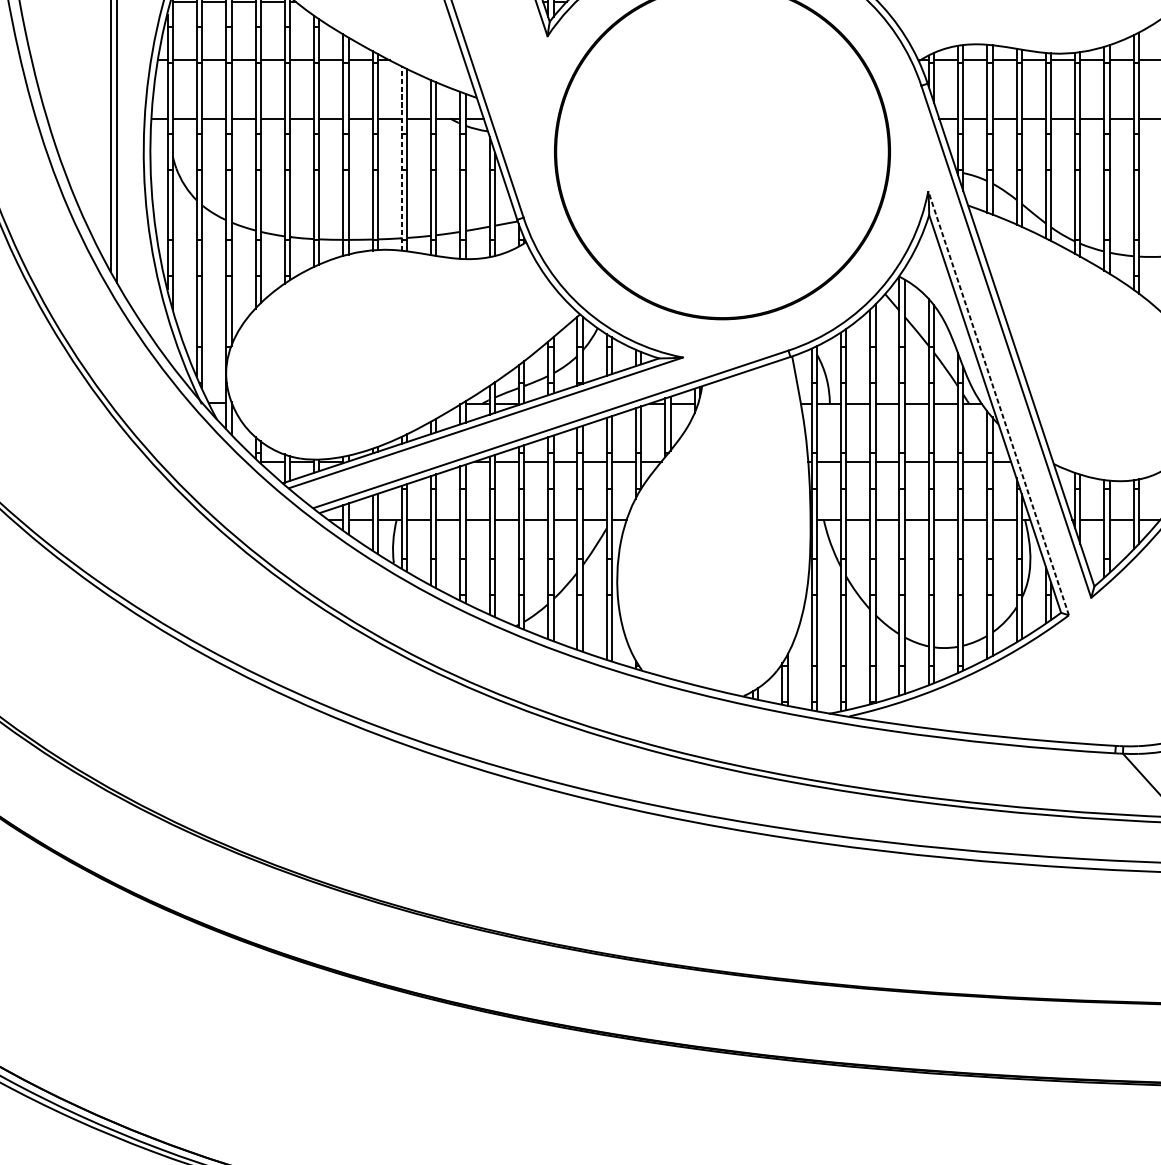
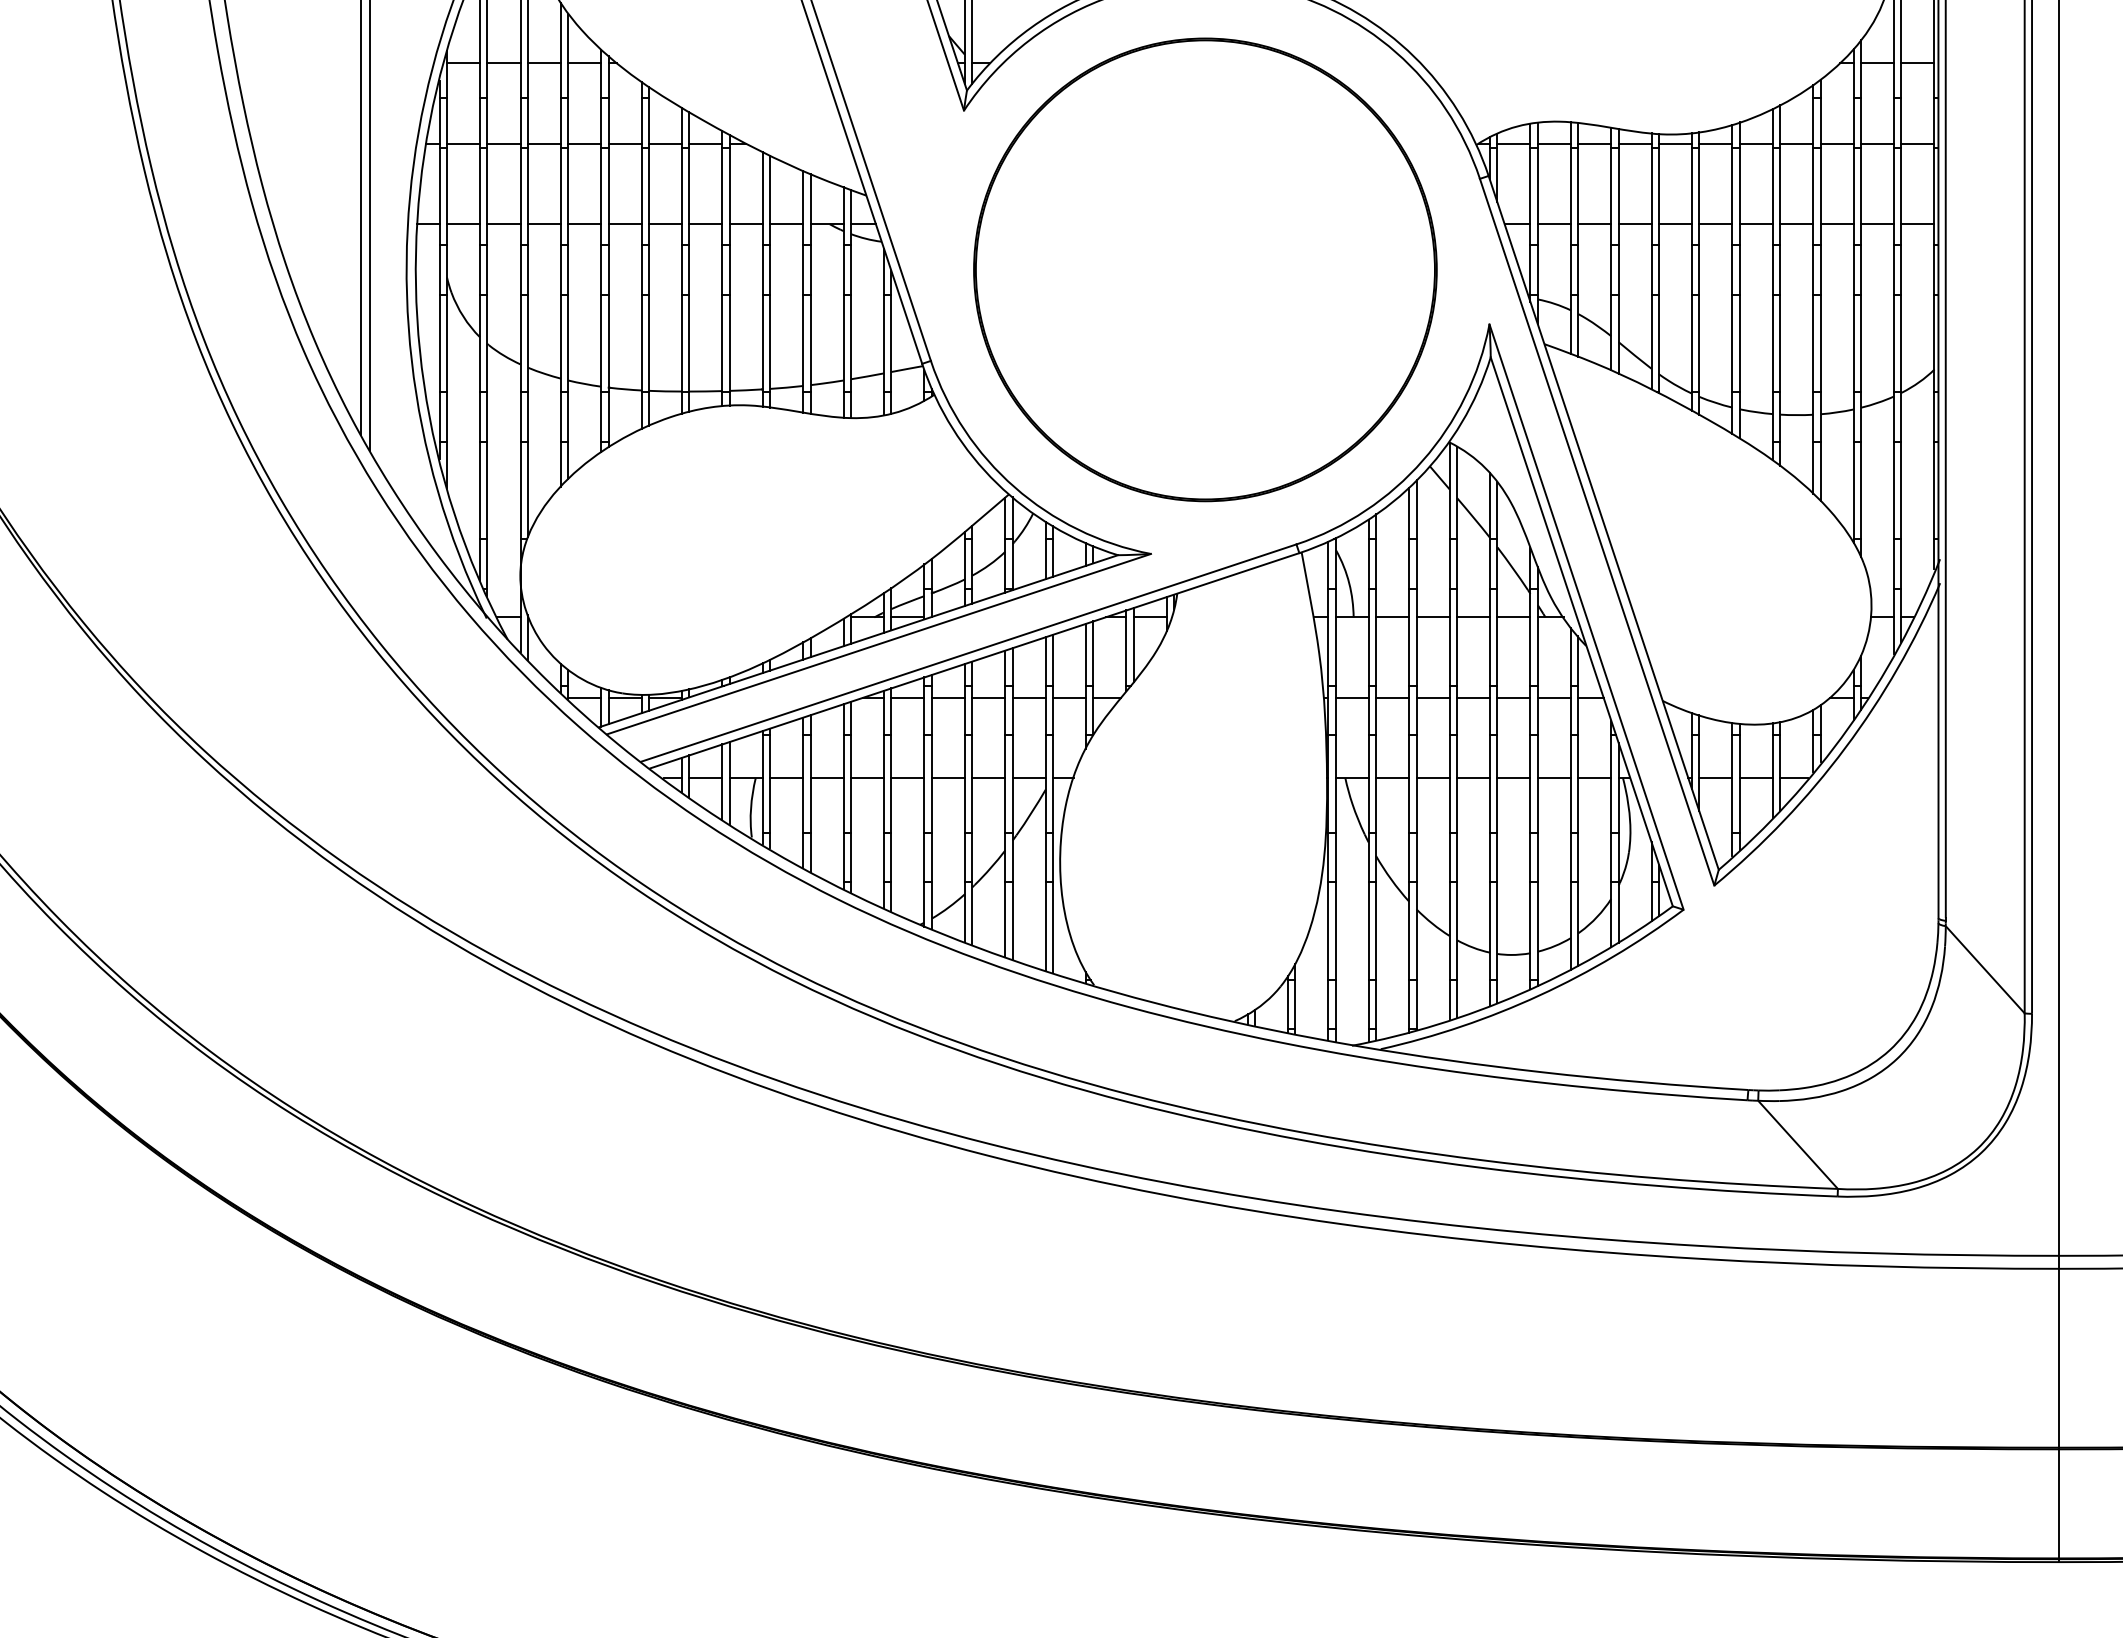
line: (401, 158) -> (762, 279), dashed -> solid
line: (998, 402) -> (1586, 616), dashed -> solid

